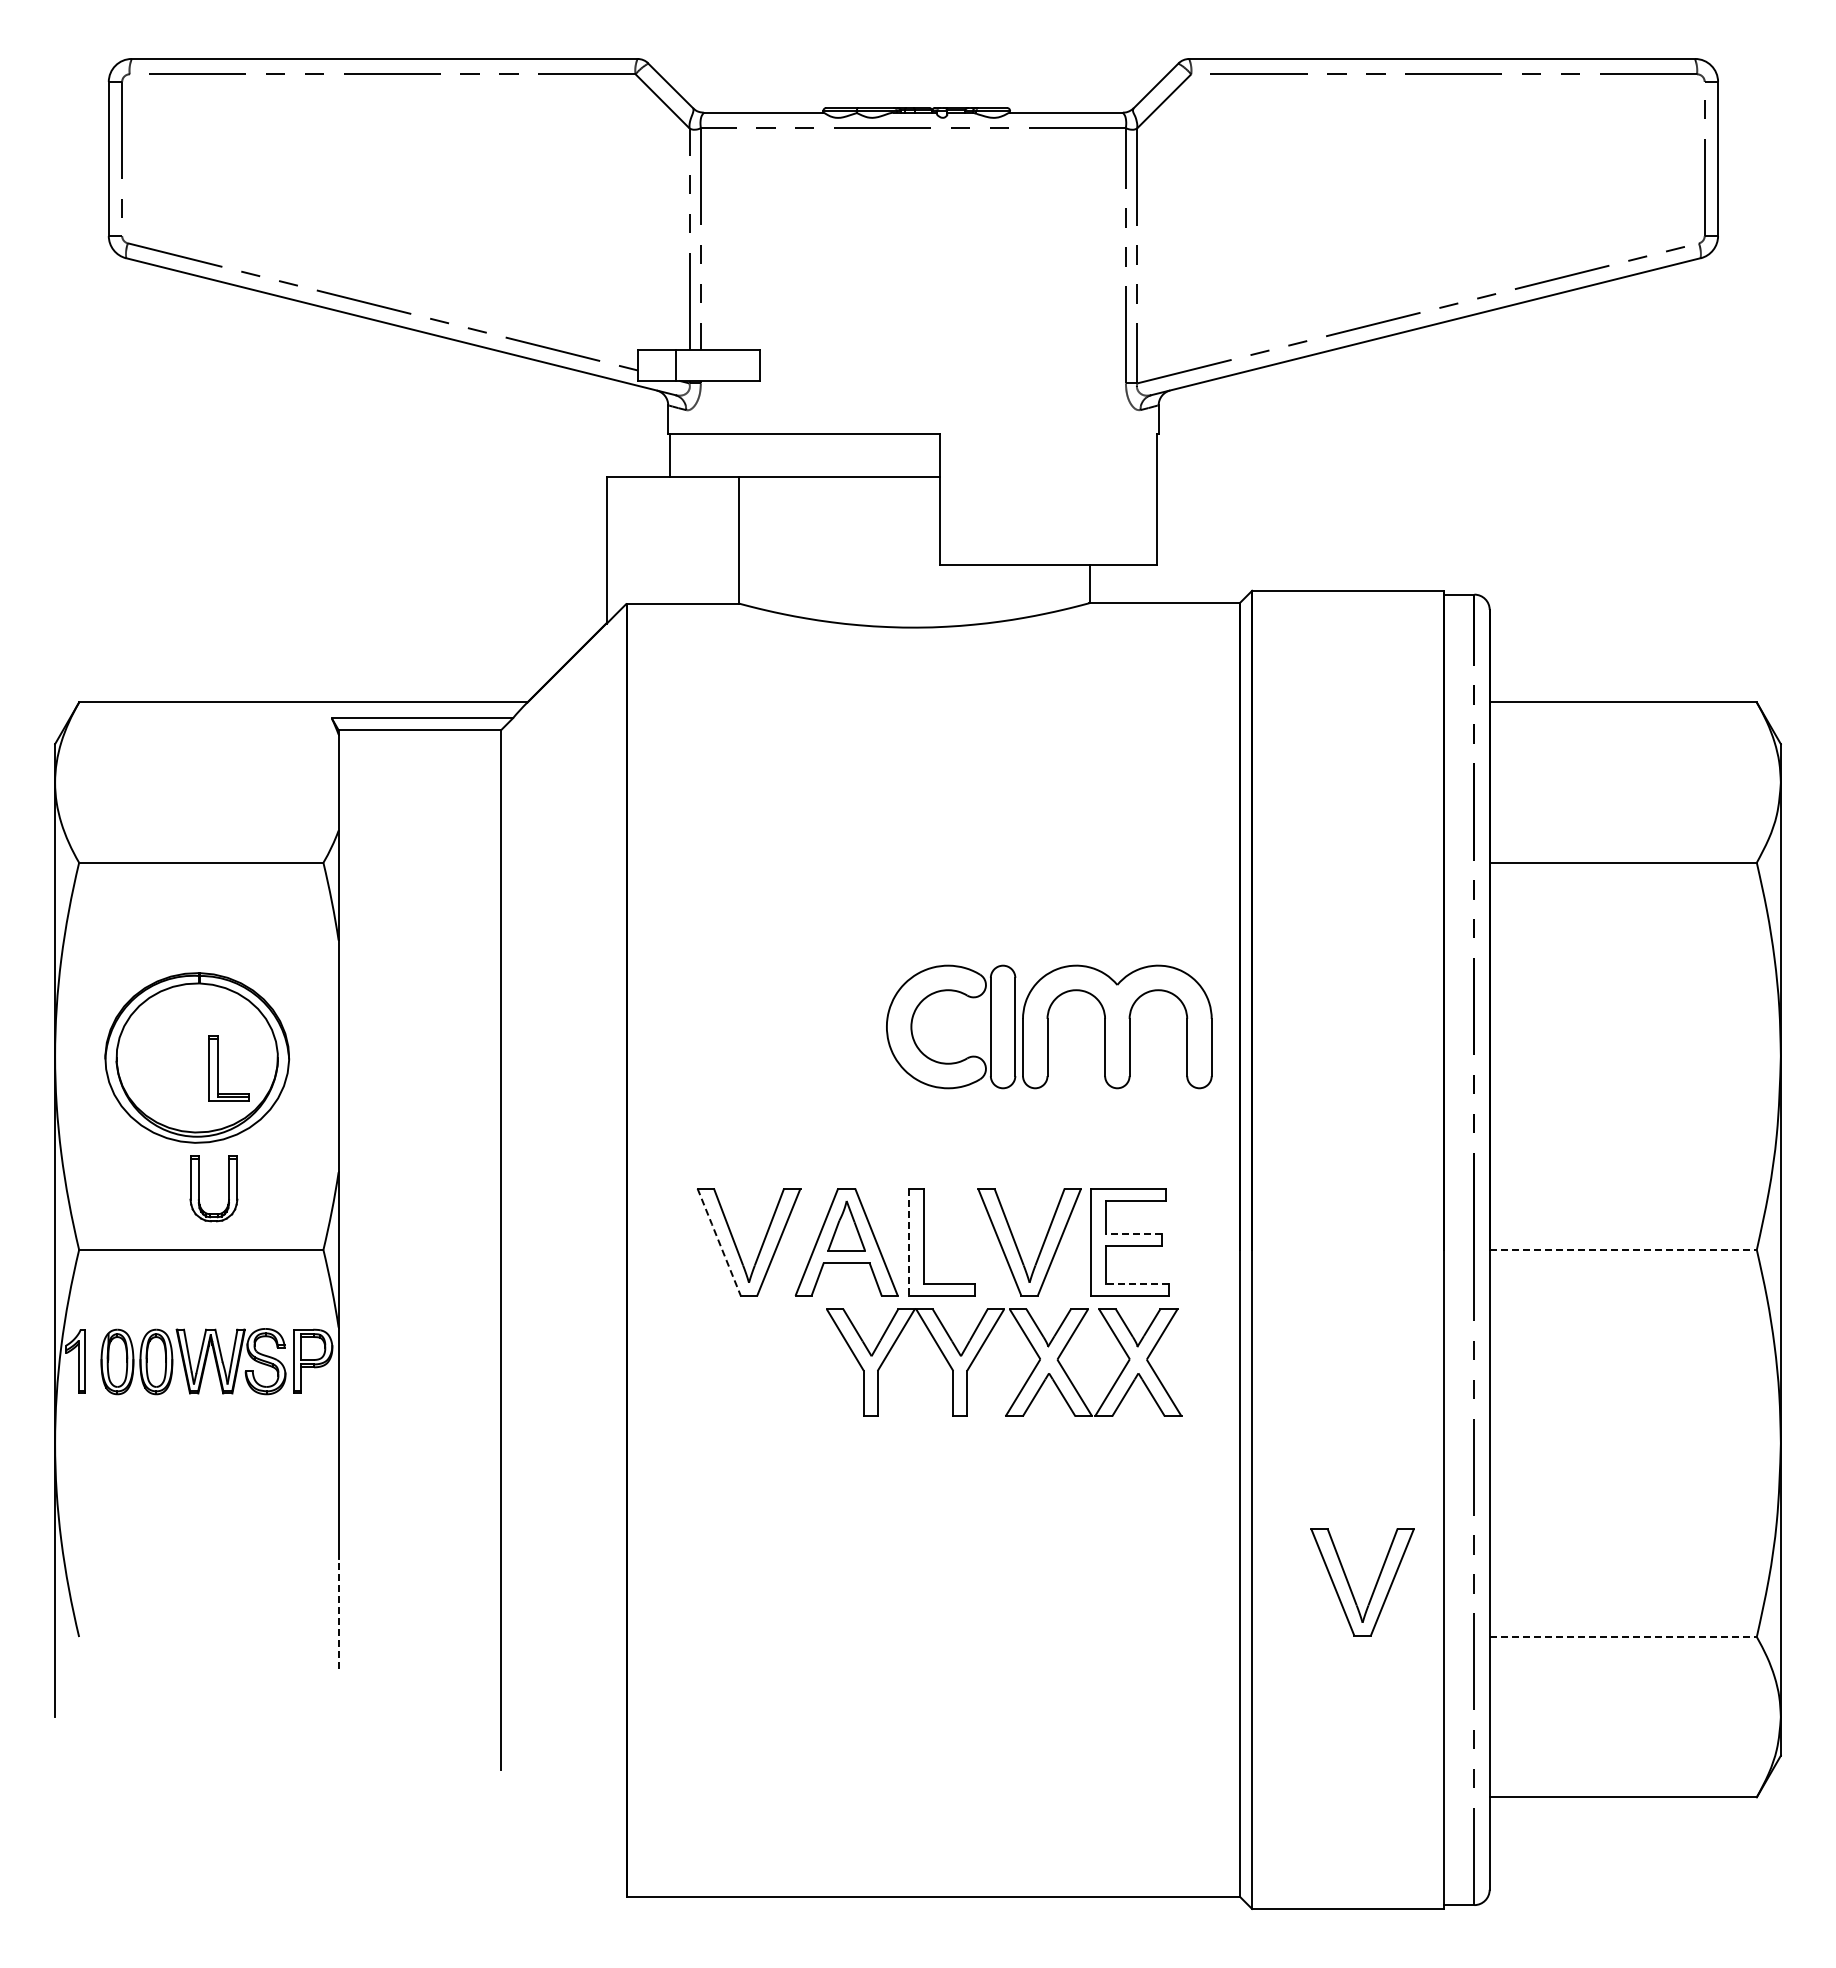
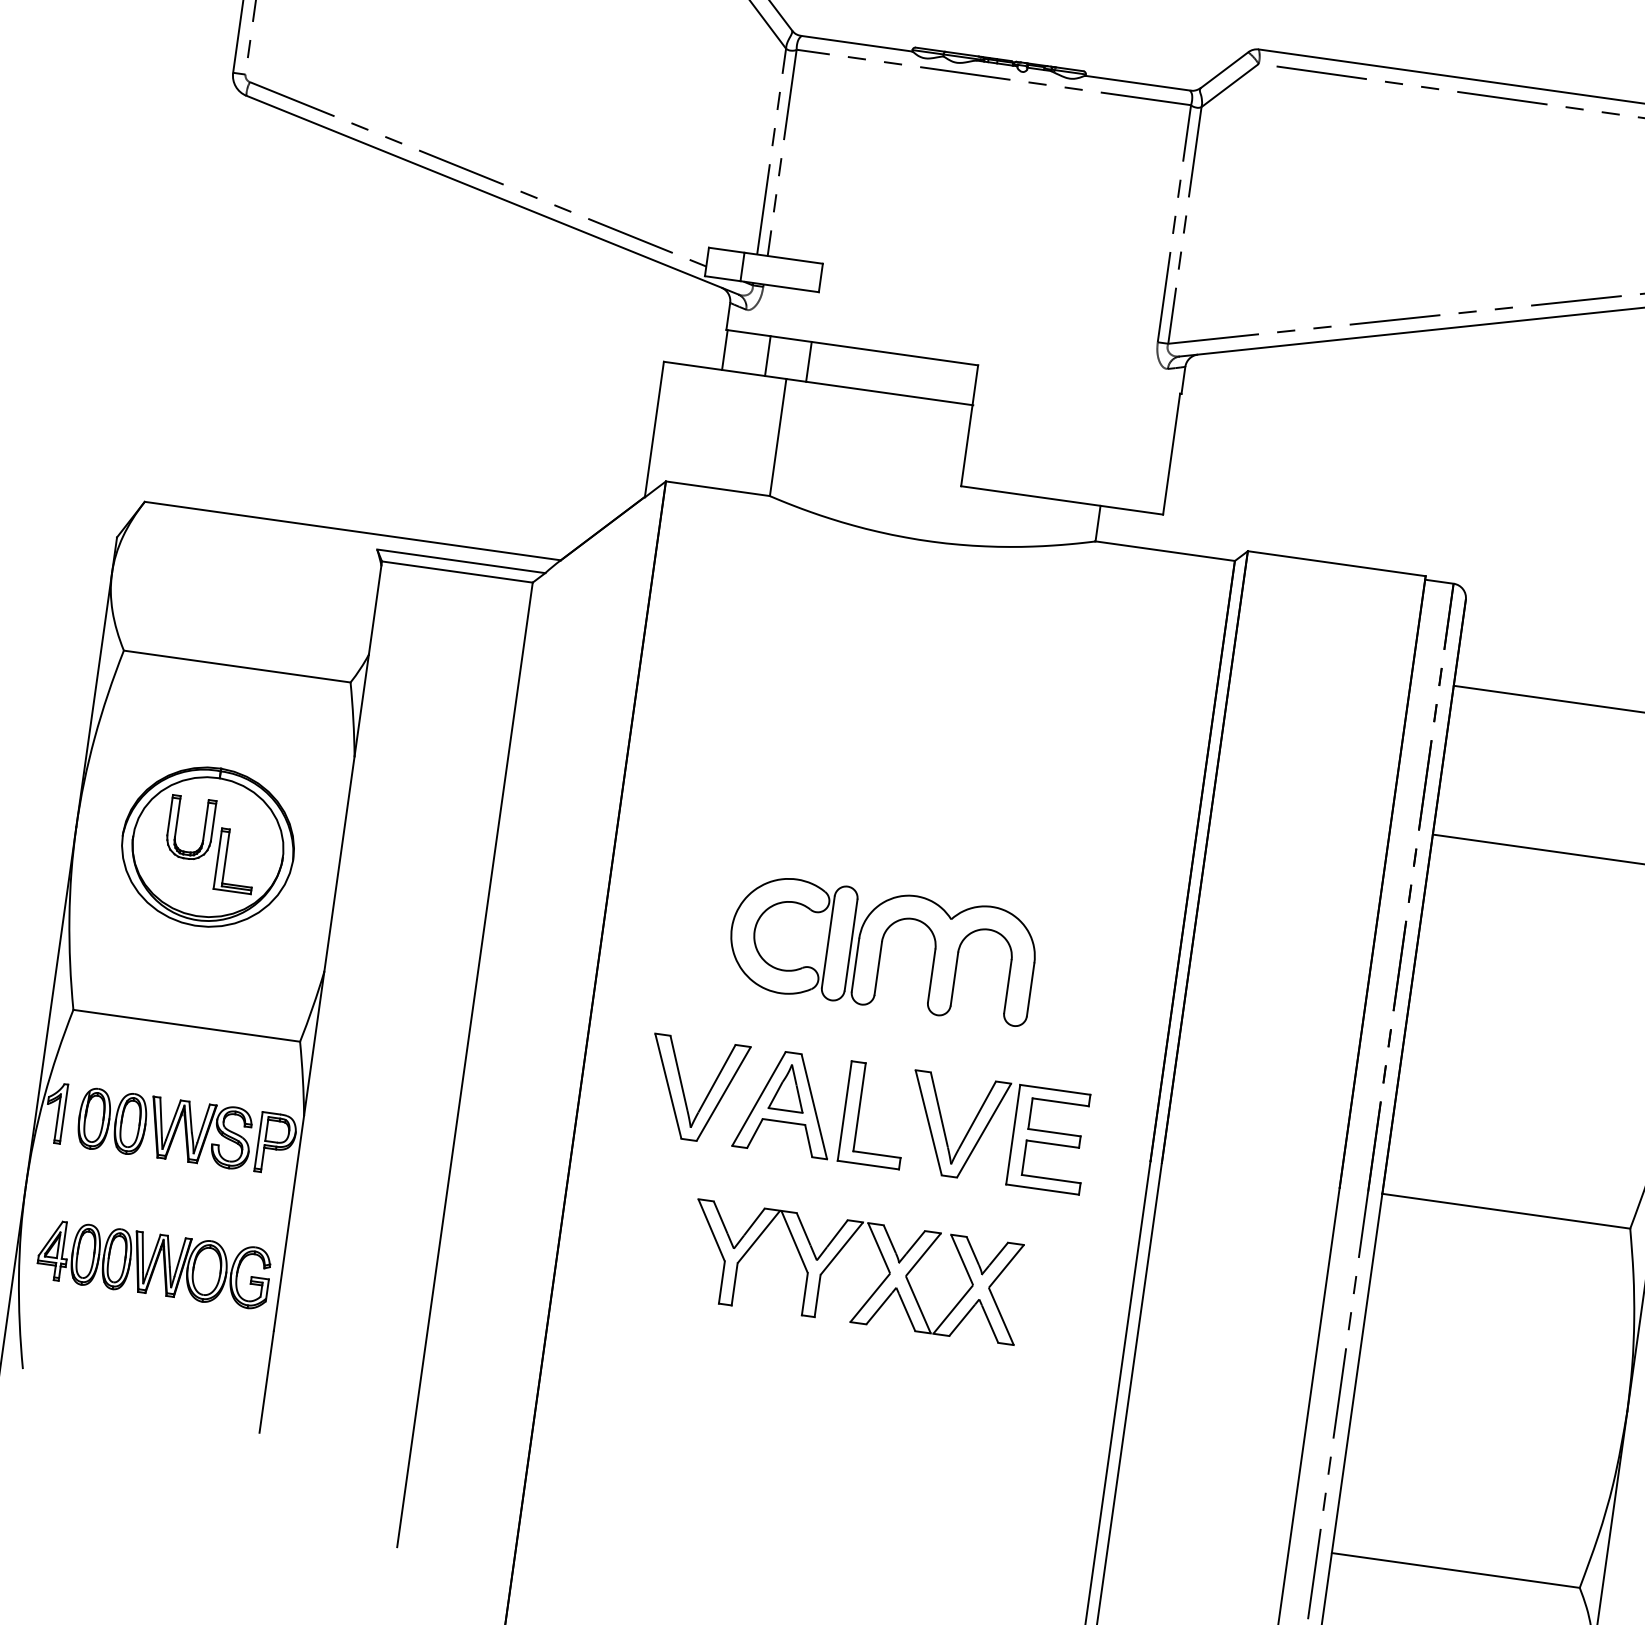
line: (715, 455) -> (767, 355), added
line: (760, 455) -> (809, 361), added
part: (1049, 1026) -> (882, 949), moved
part: (199, 1188) -> (177, 826), moved
line: (1133, 1233) -> (1053, 1132), dashed -> solid
line: (719, 1242) -> (668, 1086), dashed -> solid
line: (909, 1242) -> (844, 1111), dashed -> solid
line: (1623, 1249) -> (1506, 1210), dashed -> solid
line: (1137, 1283) -> (1051, 1179), dashed -> solid
part: (981, 1349) -> (836, 1256), moved
part: (202, 1506) -> (154, 1264), added
part: (1350, 1585) -> (1209, 1487), removed
line: (338, 1614) -> (266, 1382), dashed -> solid
line: (1623, 1637) -> (1455, 1570), dashed -> solid

